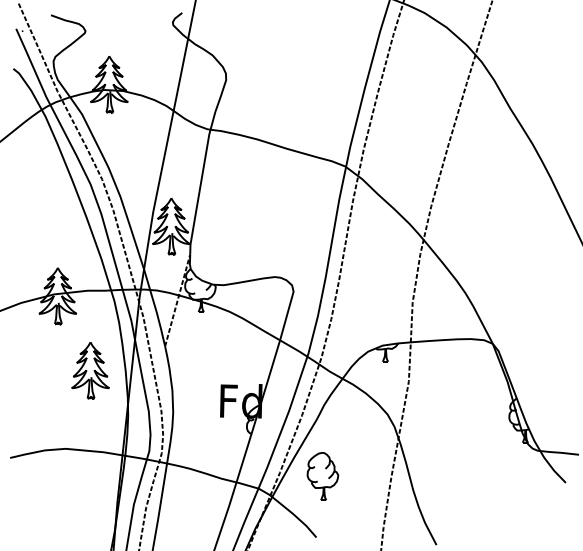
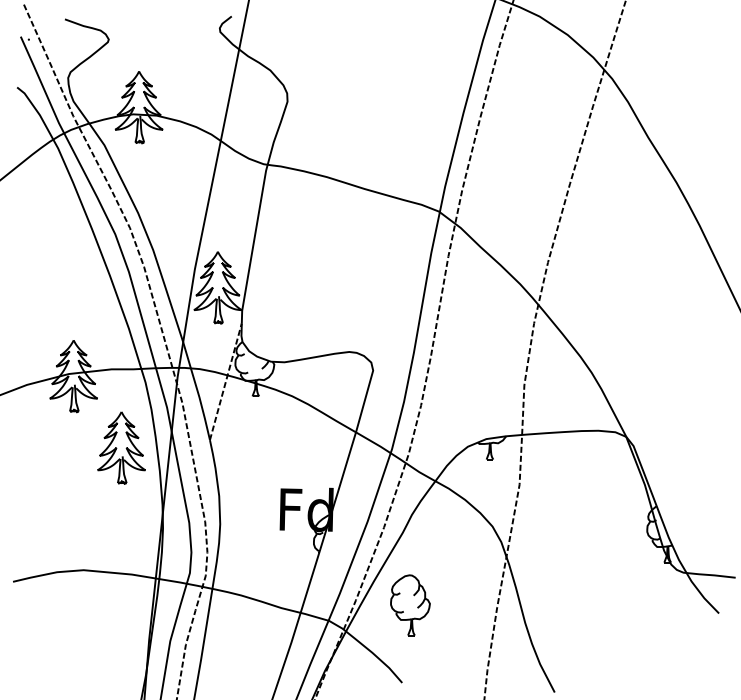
part: (90, 370) -> (121, 447), moved

